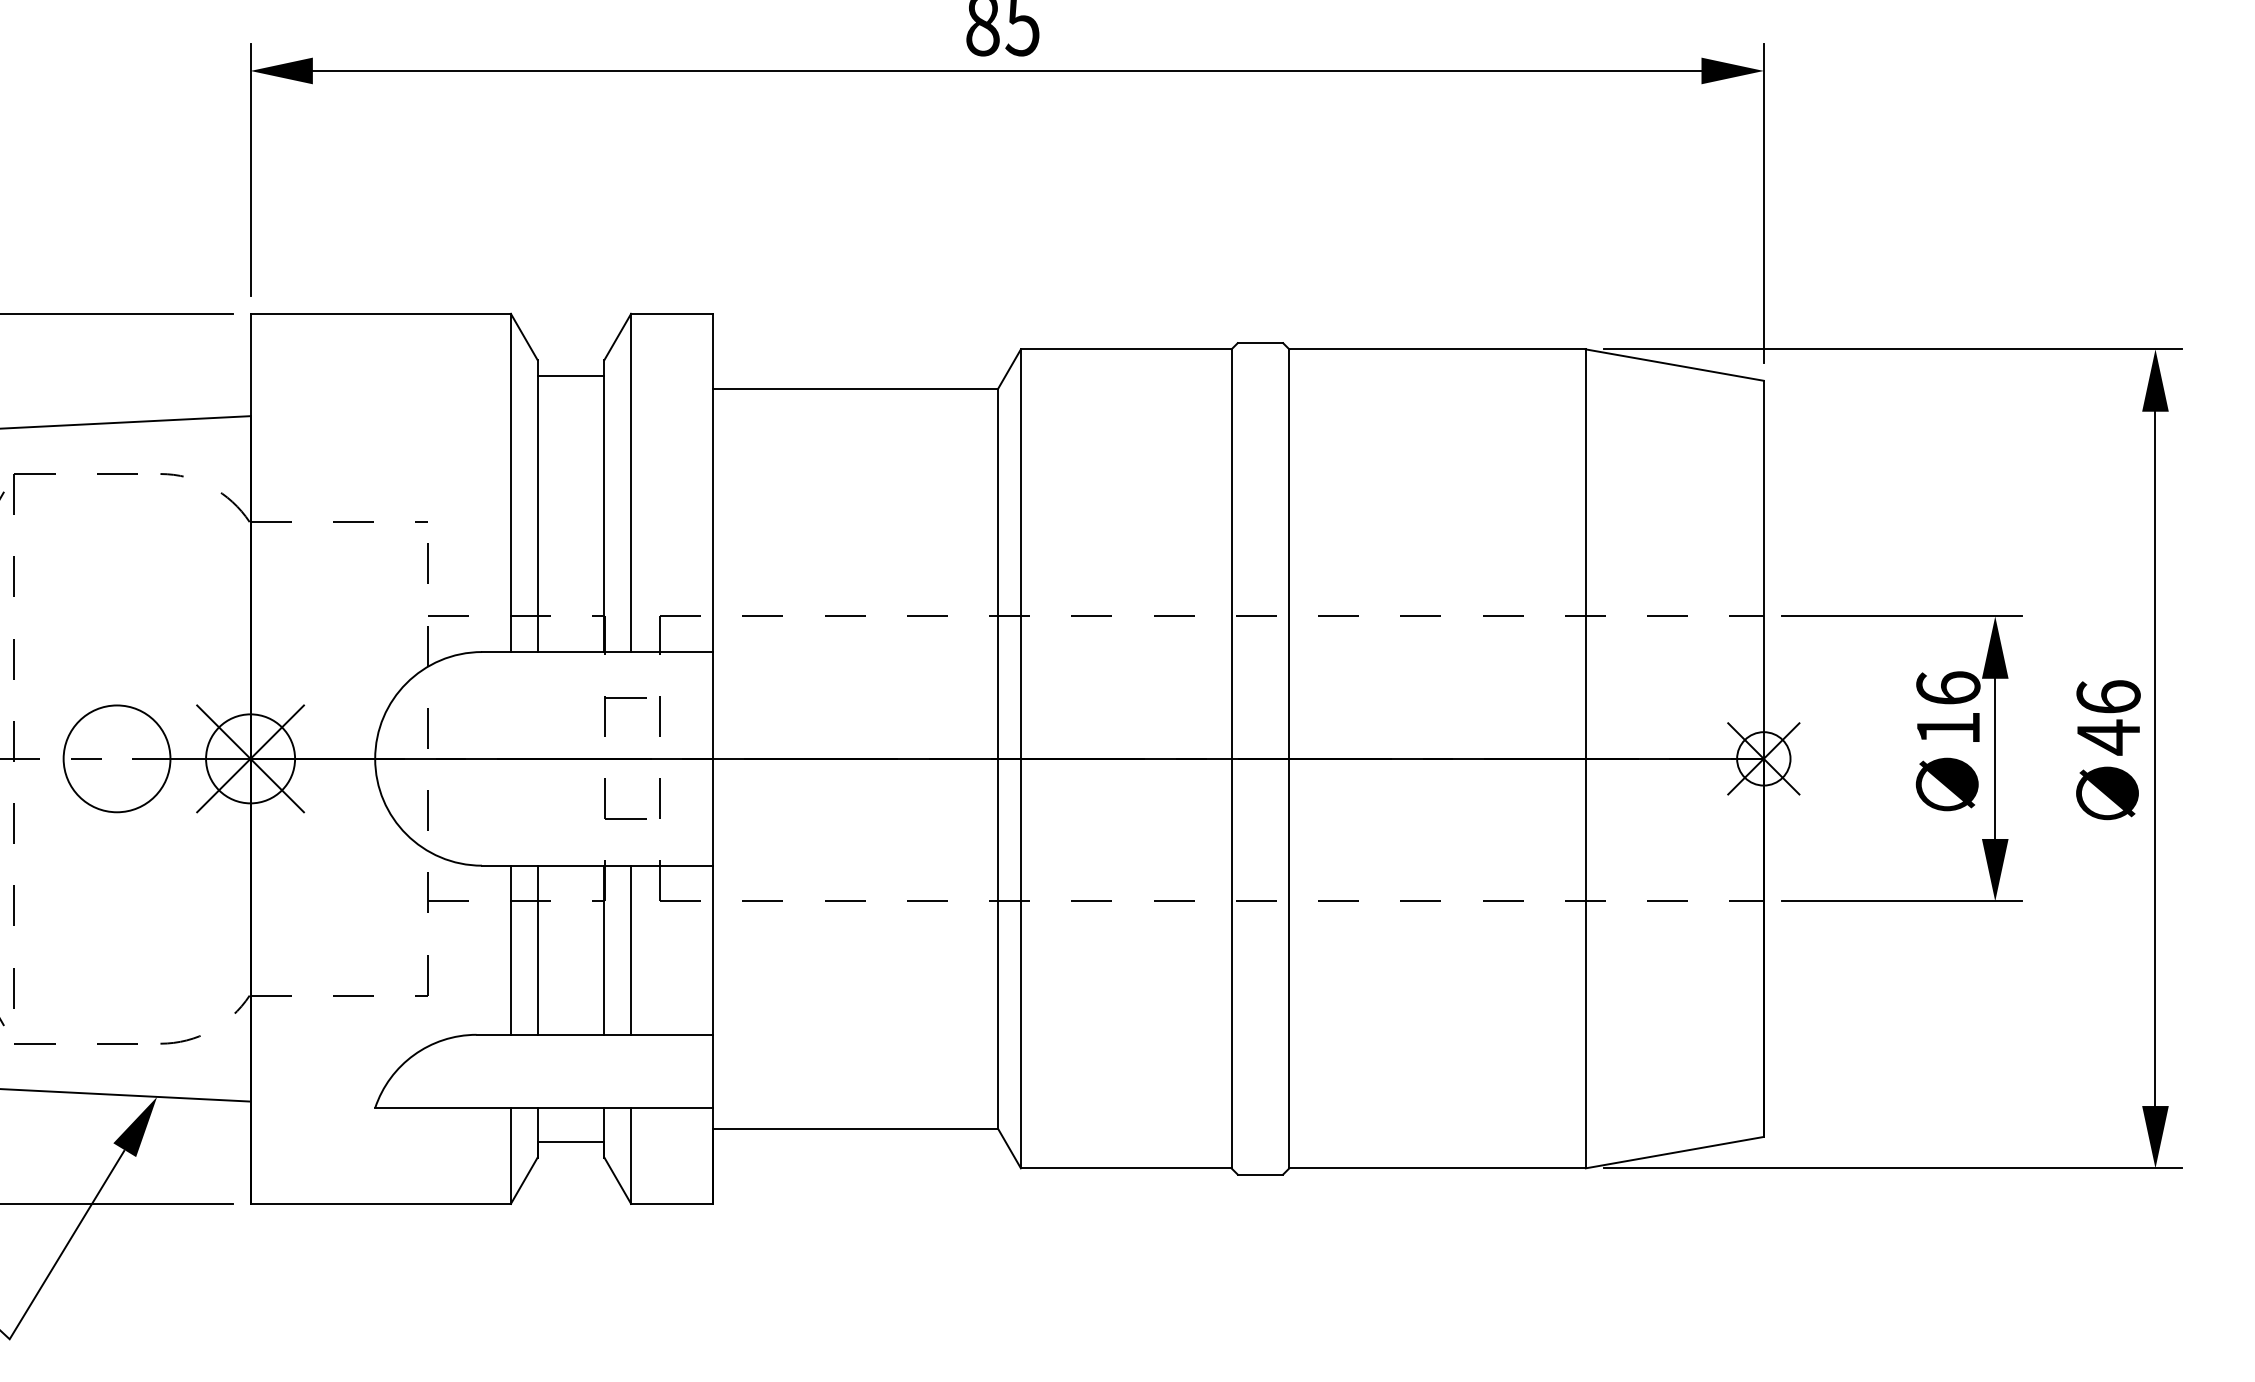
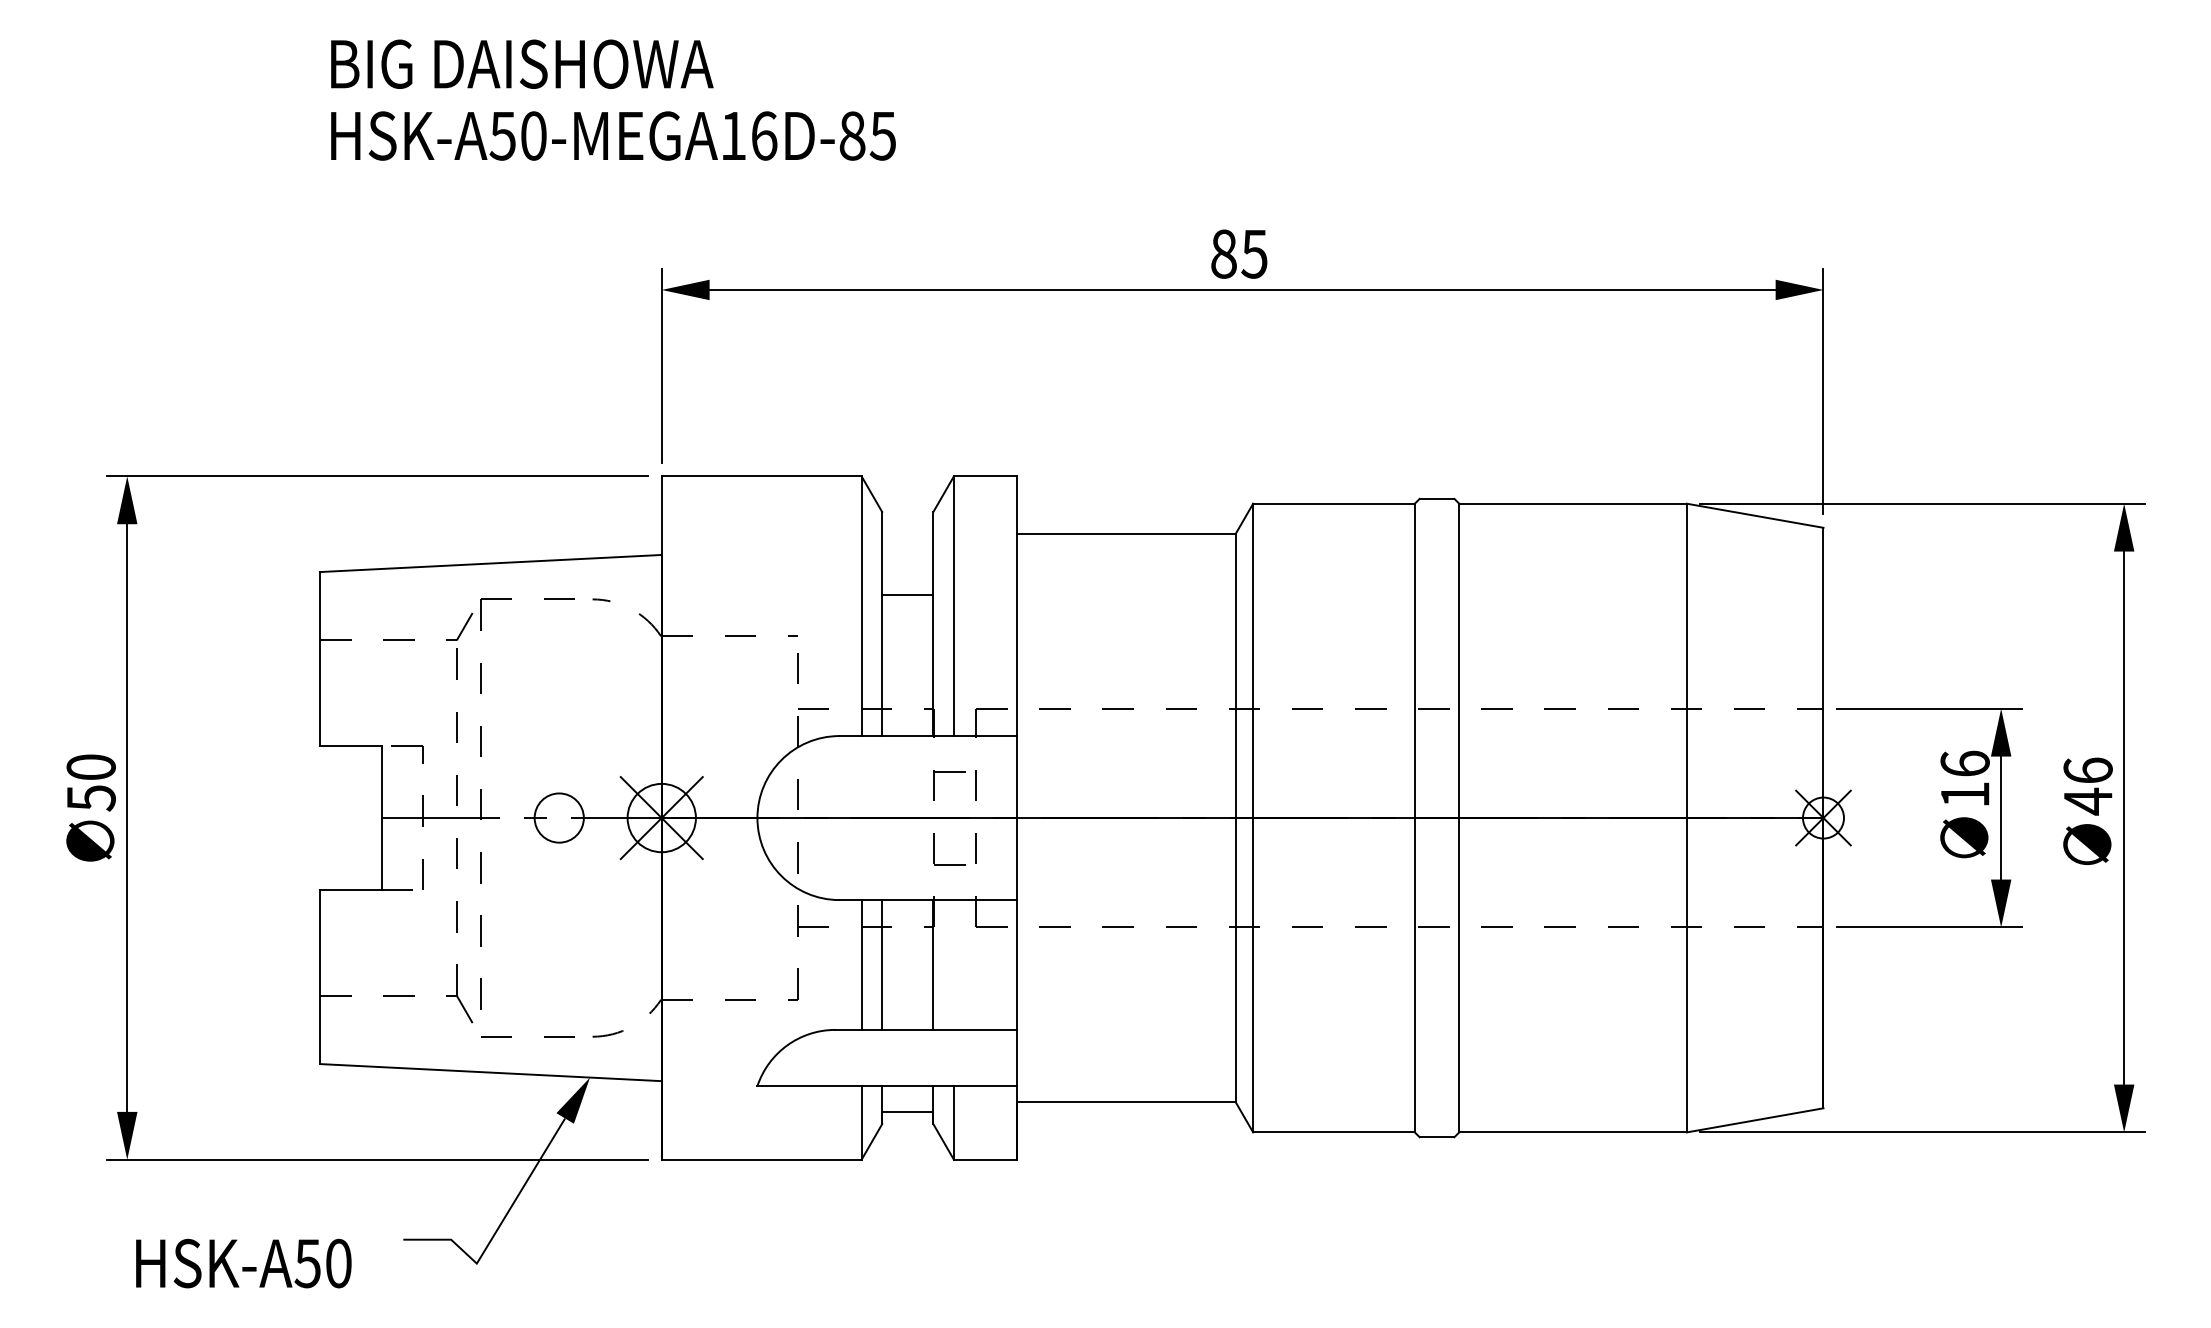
line: (570, 376) -> (907, 595), moved
circle: (117, 759) -> (559, 818), size x0.6
line: (630, 949) -> (953, 964), removed

